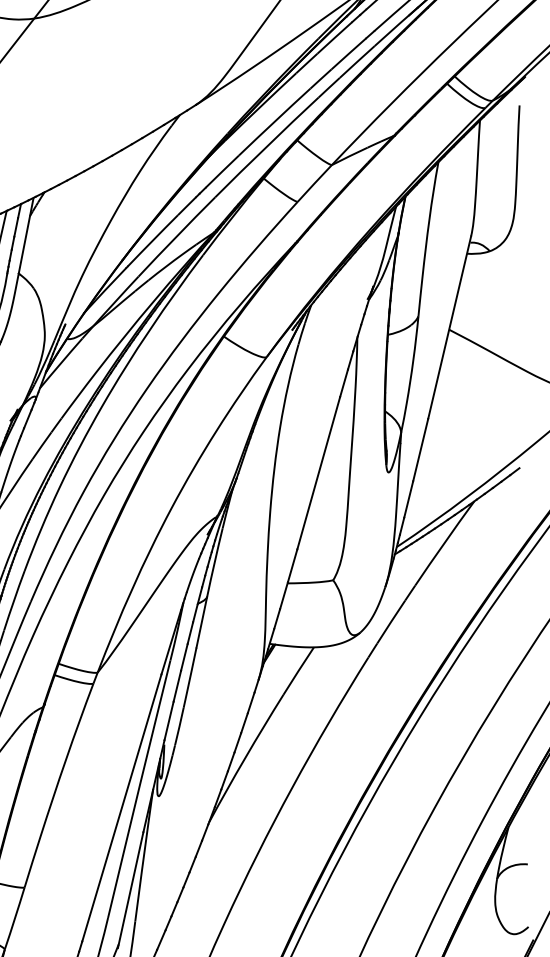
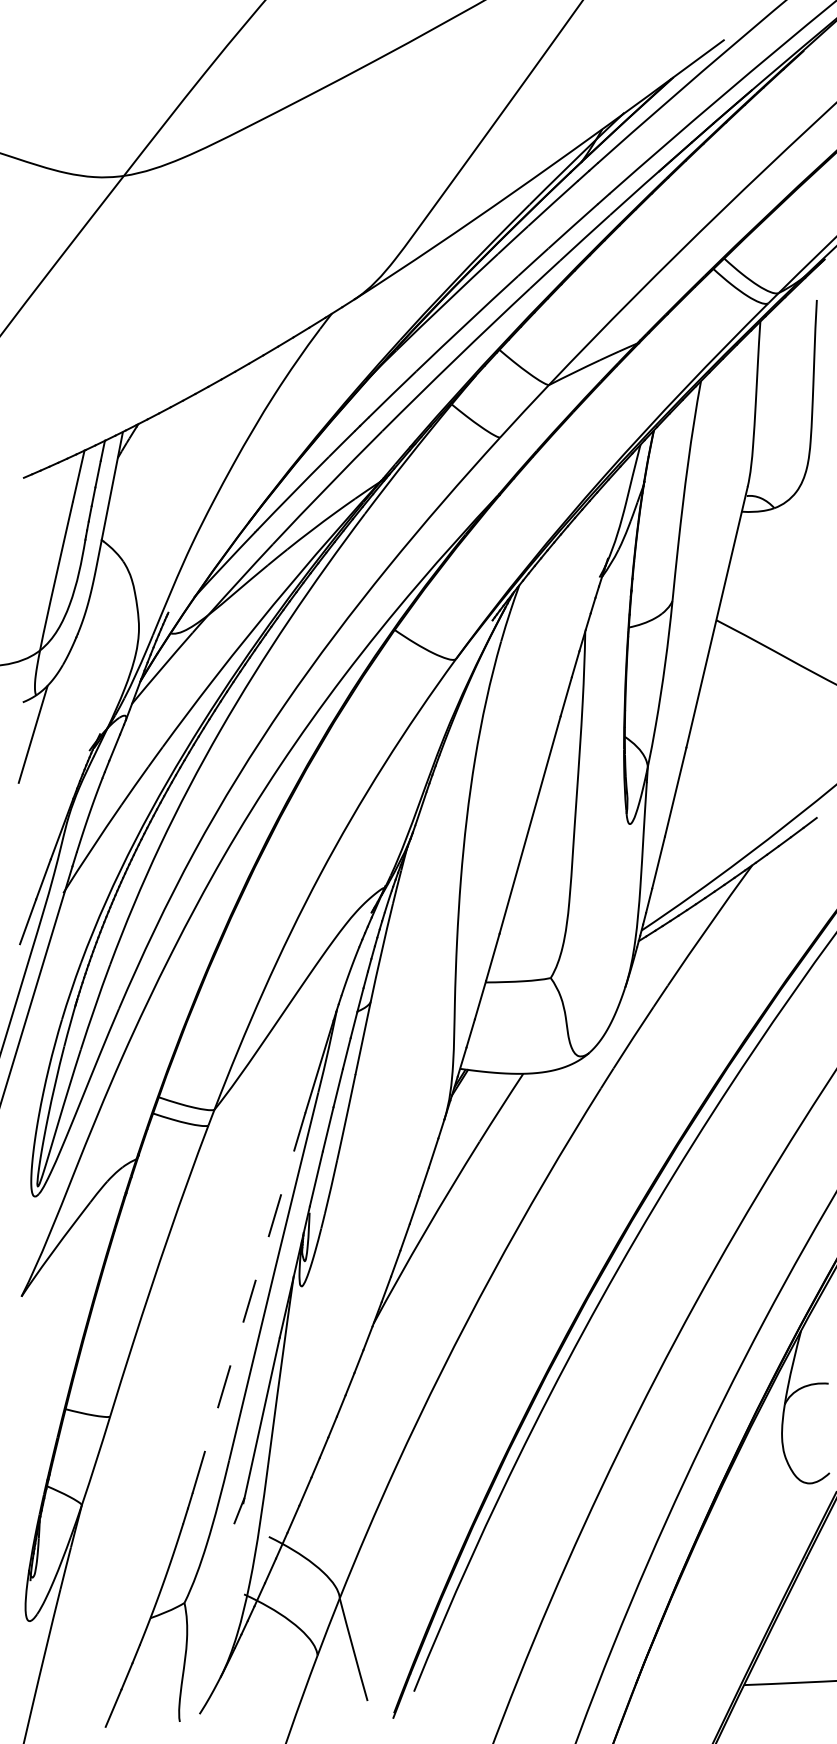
line: (122, 808) -> (249, 1303), solid -> dashed

